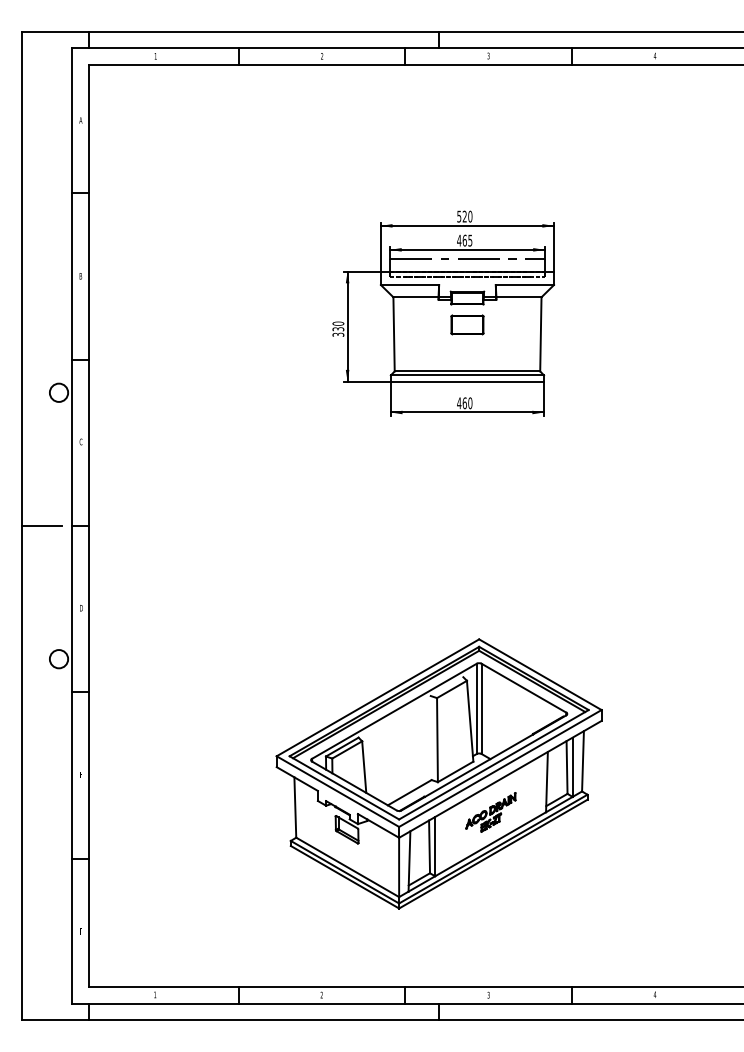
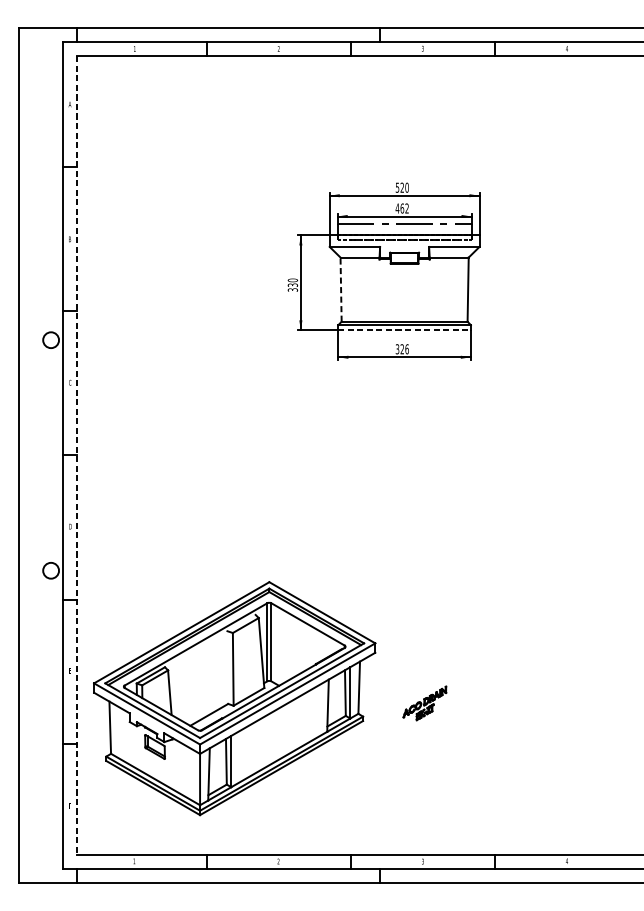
text: (470, 240) -> (407, 208), 465 -> 462
part: (467, 324) -> (404, 281), removed
line: (394, 333) -> (341, 288), solid -> dashed
line: (467, 381) -> (404, 330), solid -> dashed
text: (464, 403) -> (402, 349), 460 -> 326
line: (42, 526) -> (36, 455), removed
line: (88, 526) -> (76, 455), solid -> dashed
part: (438, 773) -> (234, 698), moved

